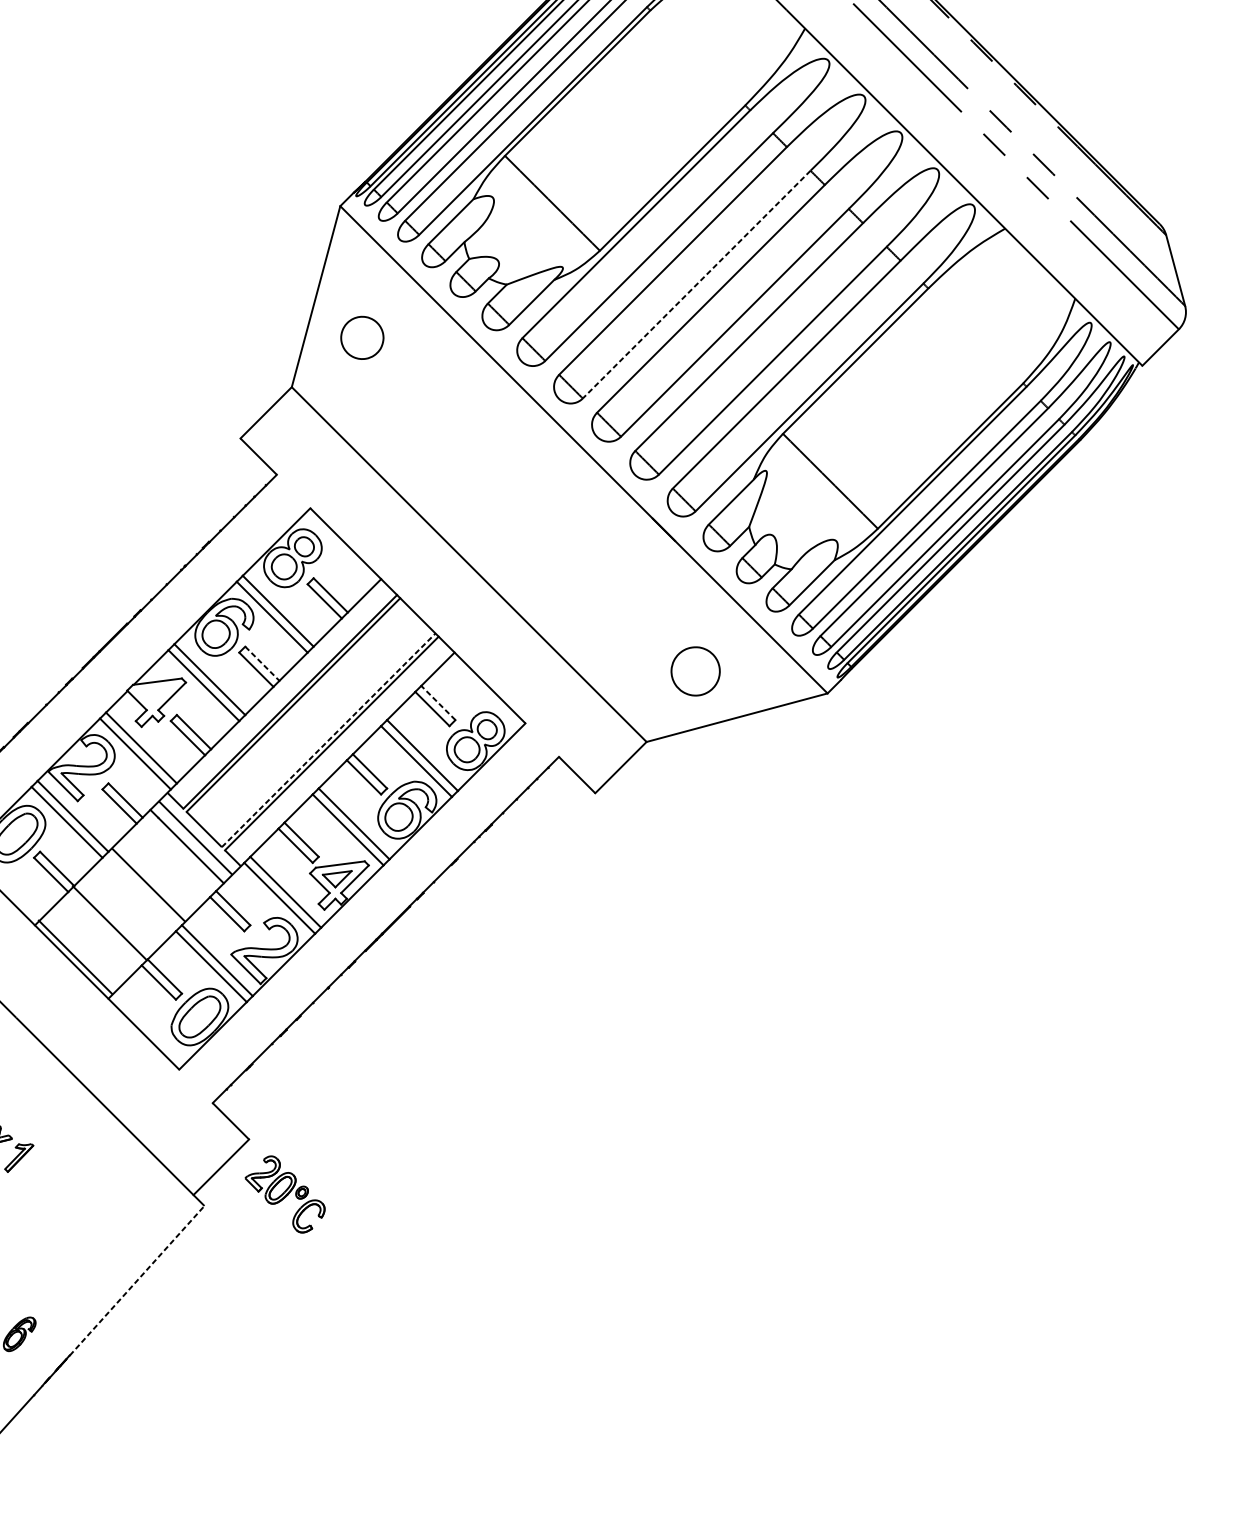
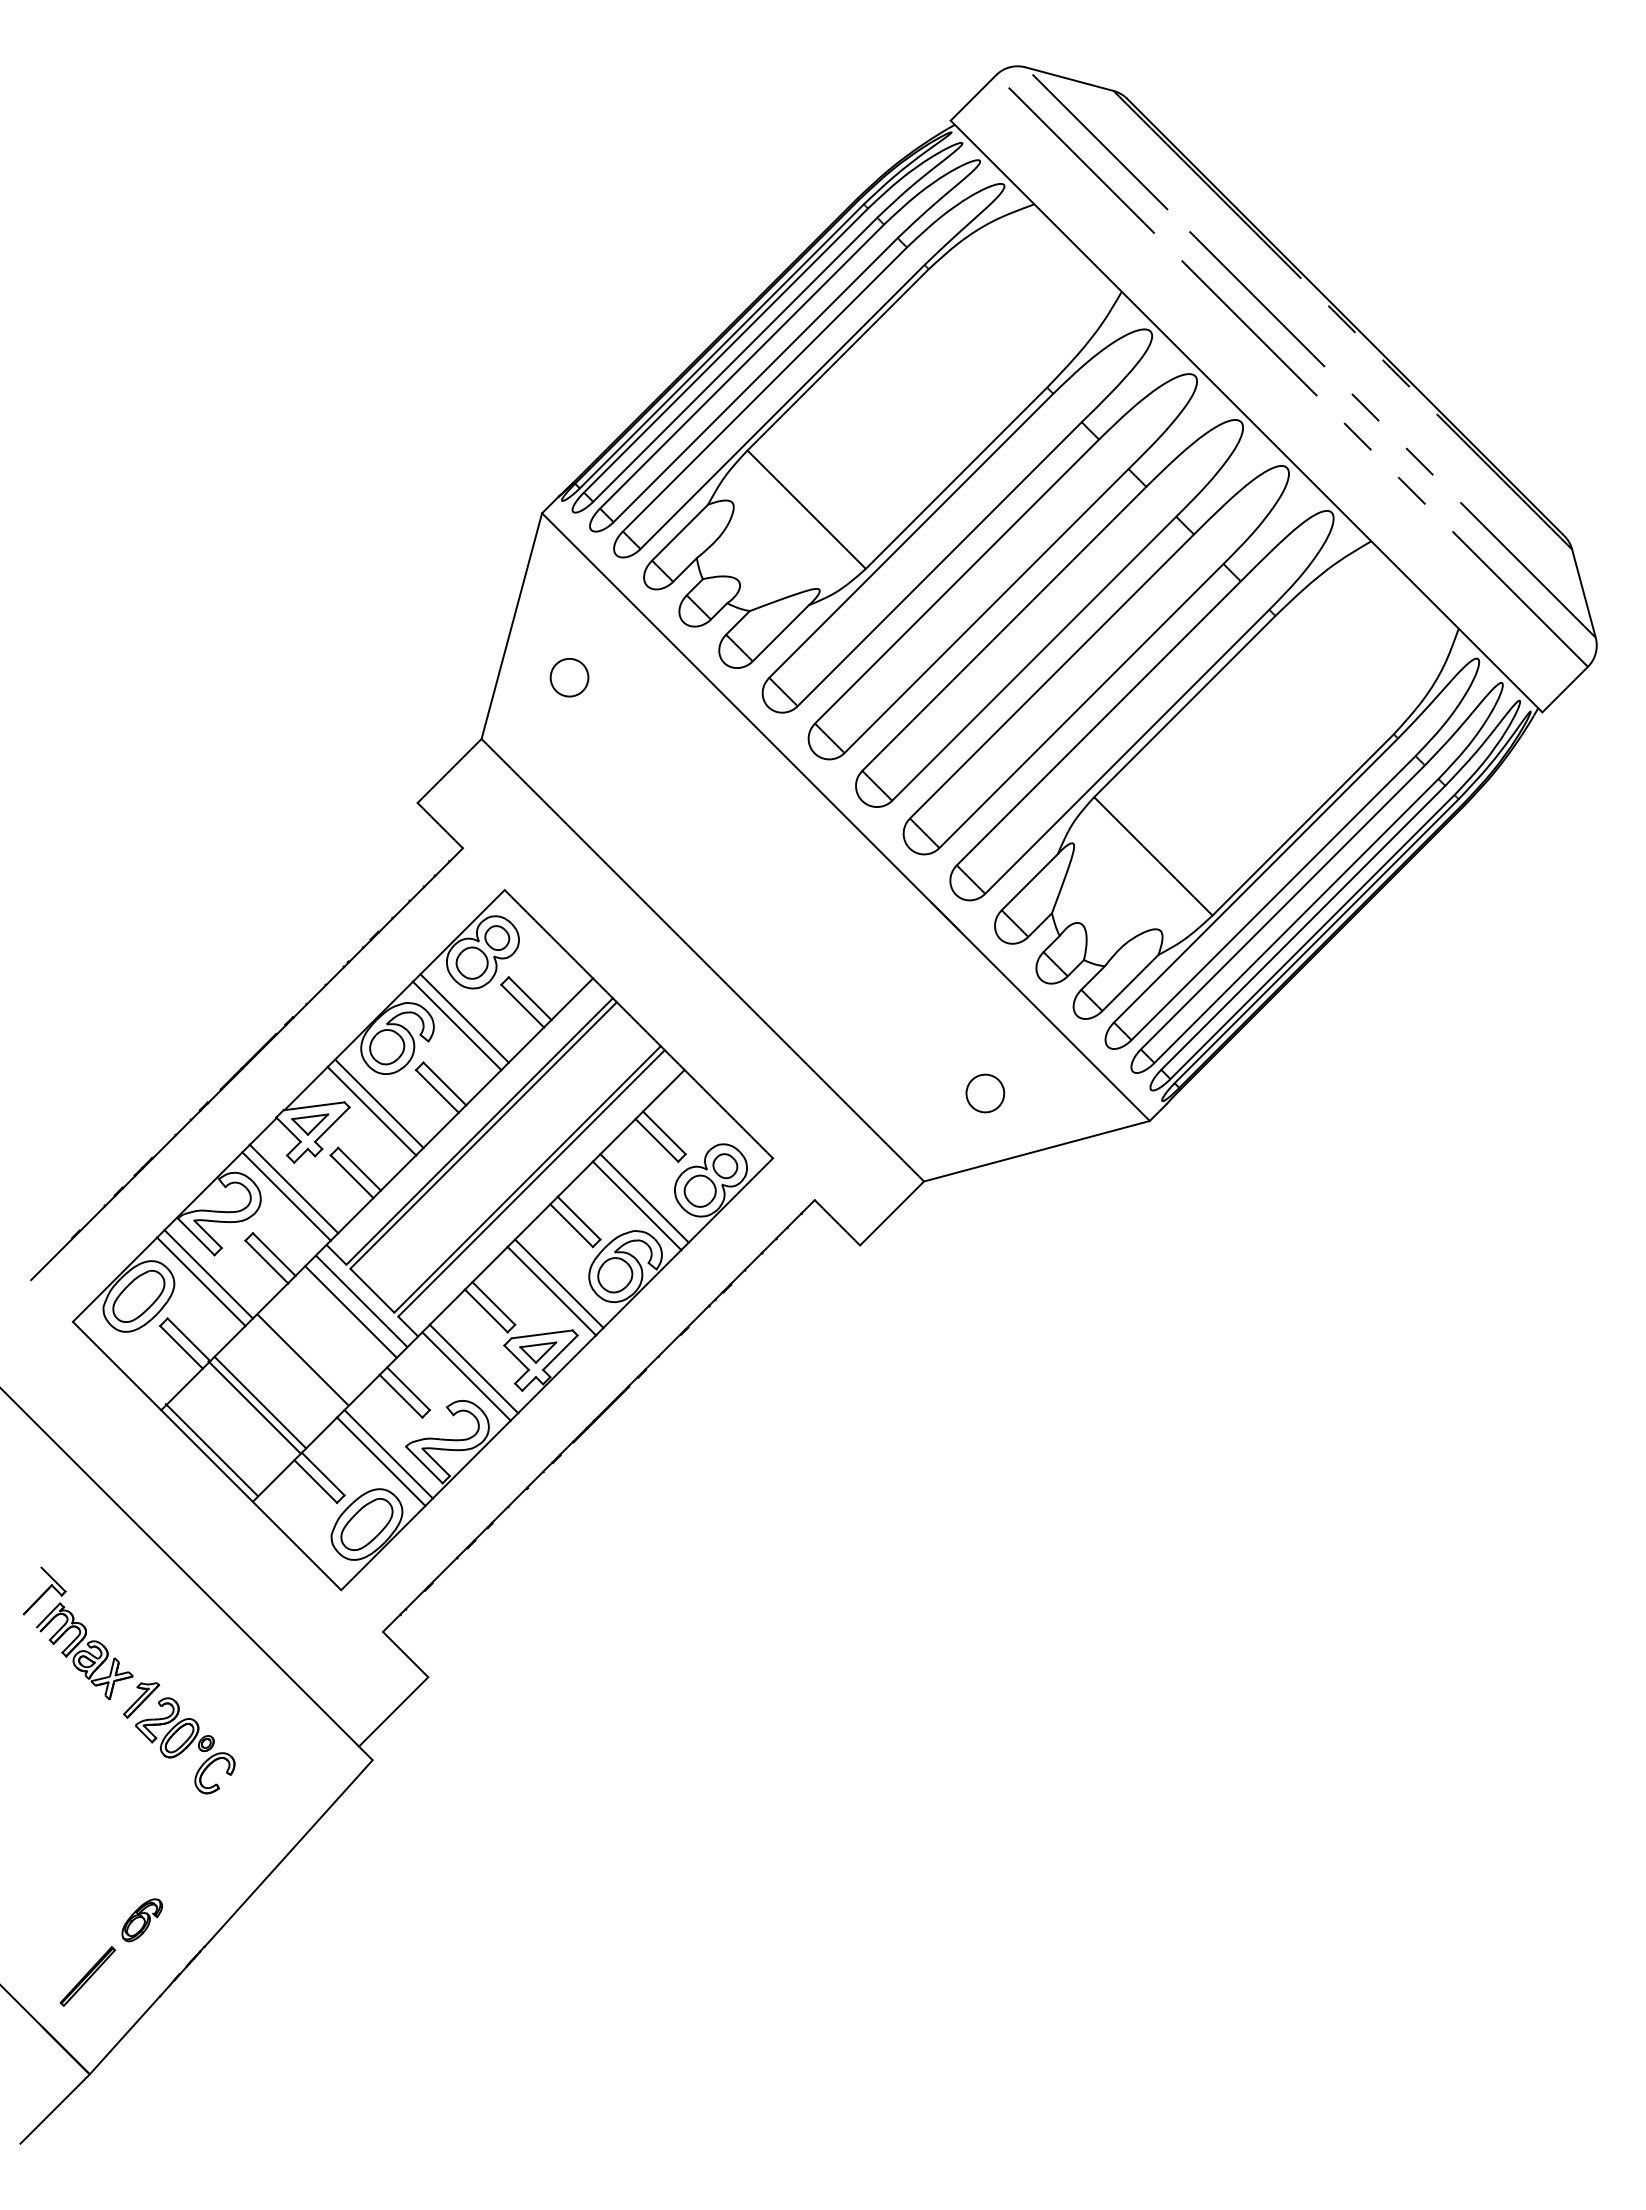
line: (696, 284) -> (986, 611), dashed -> solid
part: (362, 337) -> (569, 677), size x0.71
line: (262, 664) -> (445, 1084), dashed -> solid
part: (695, 671) -> (985, 1093), size x0.62
part: (154, 696) -> (310, 1124), added
line: (438, 702) -> (664, 1132), dashed -> solid
line: (328, 740) -> (527, 1179), dashed -> solid
line: (114, 919) -> (260, 1402), added
part: (285, 1194) -> (185, 1745), moved
line: (137, 1280) -> (288, 1853), dashed -> solid

